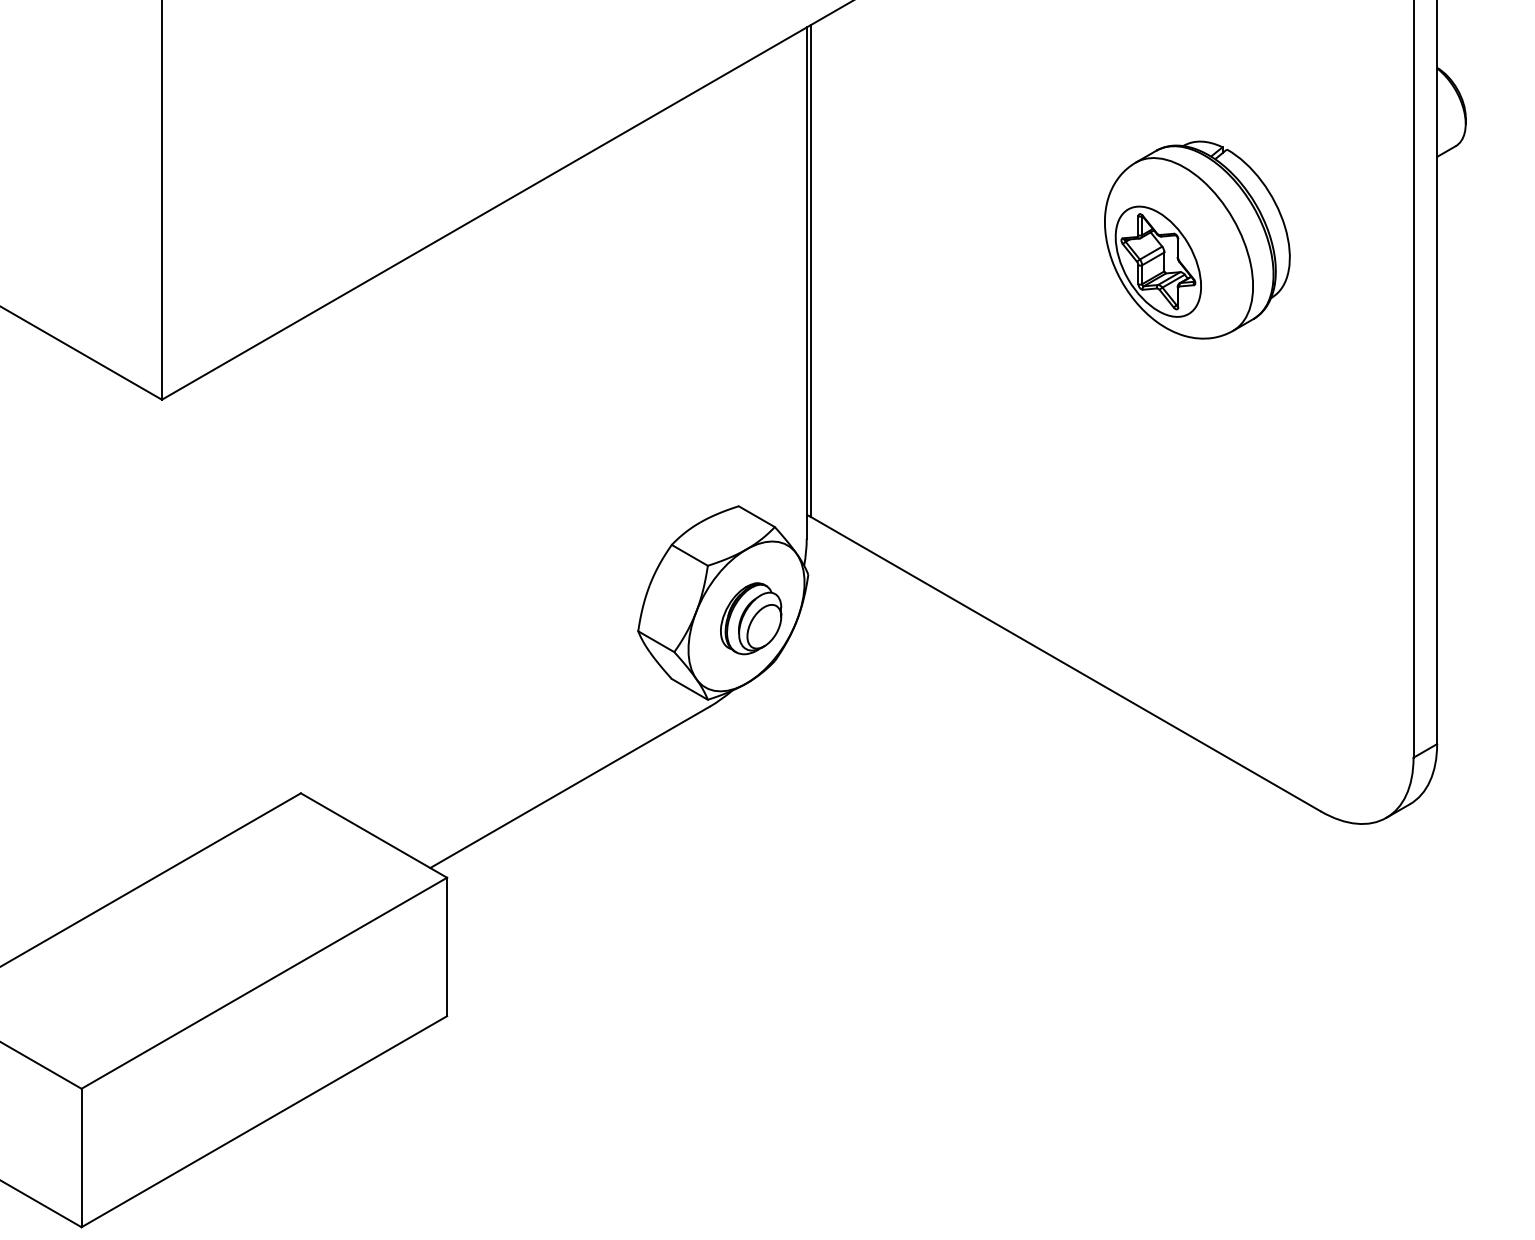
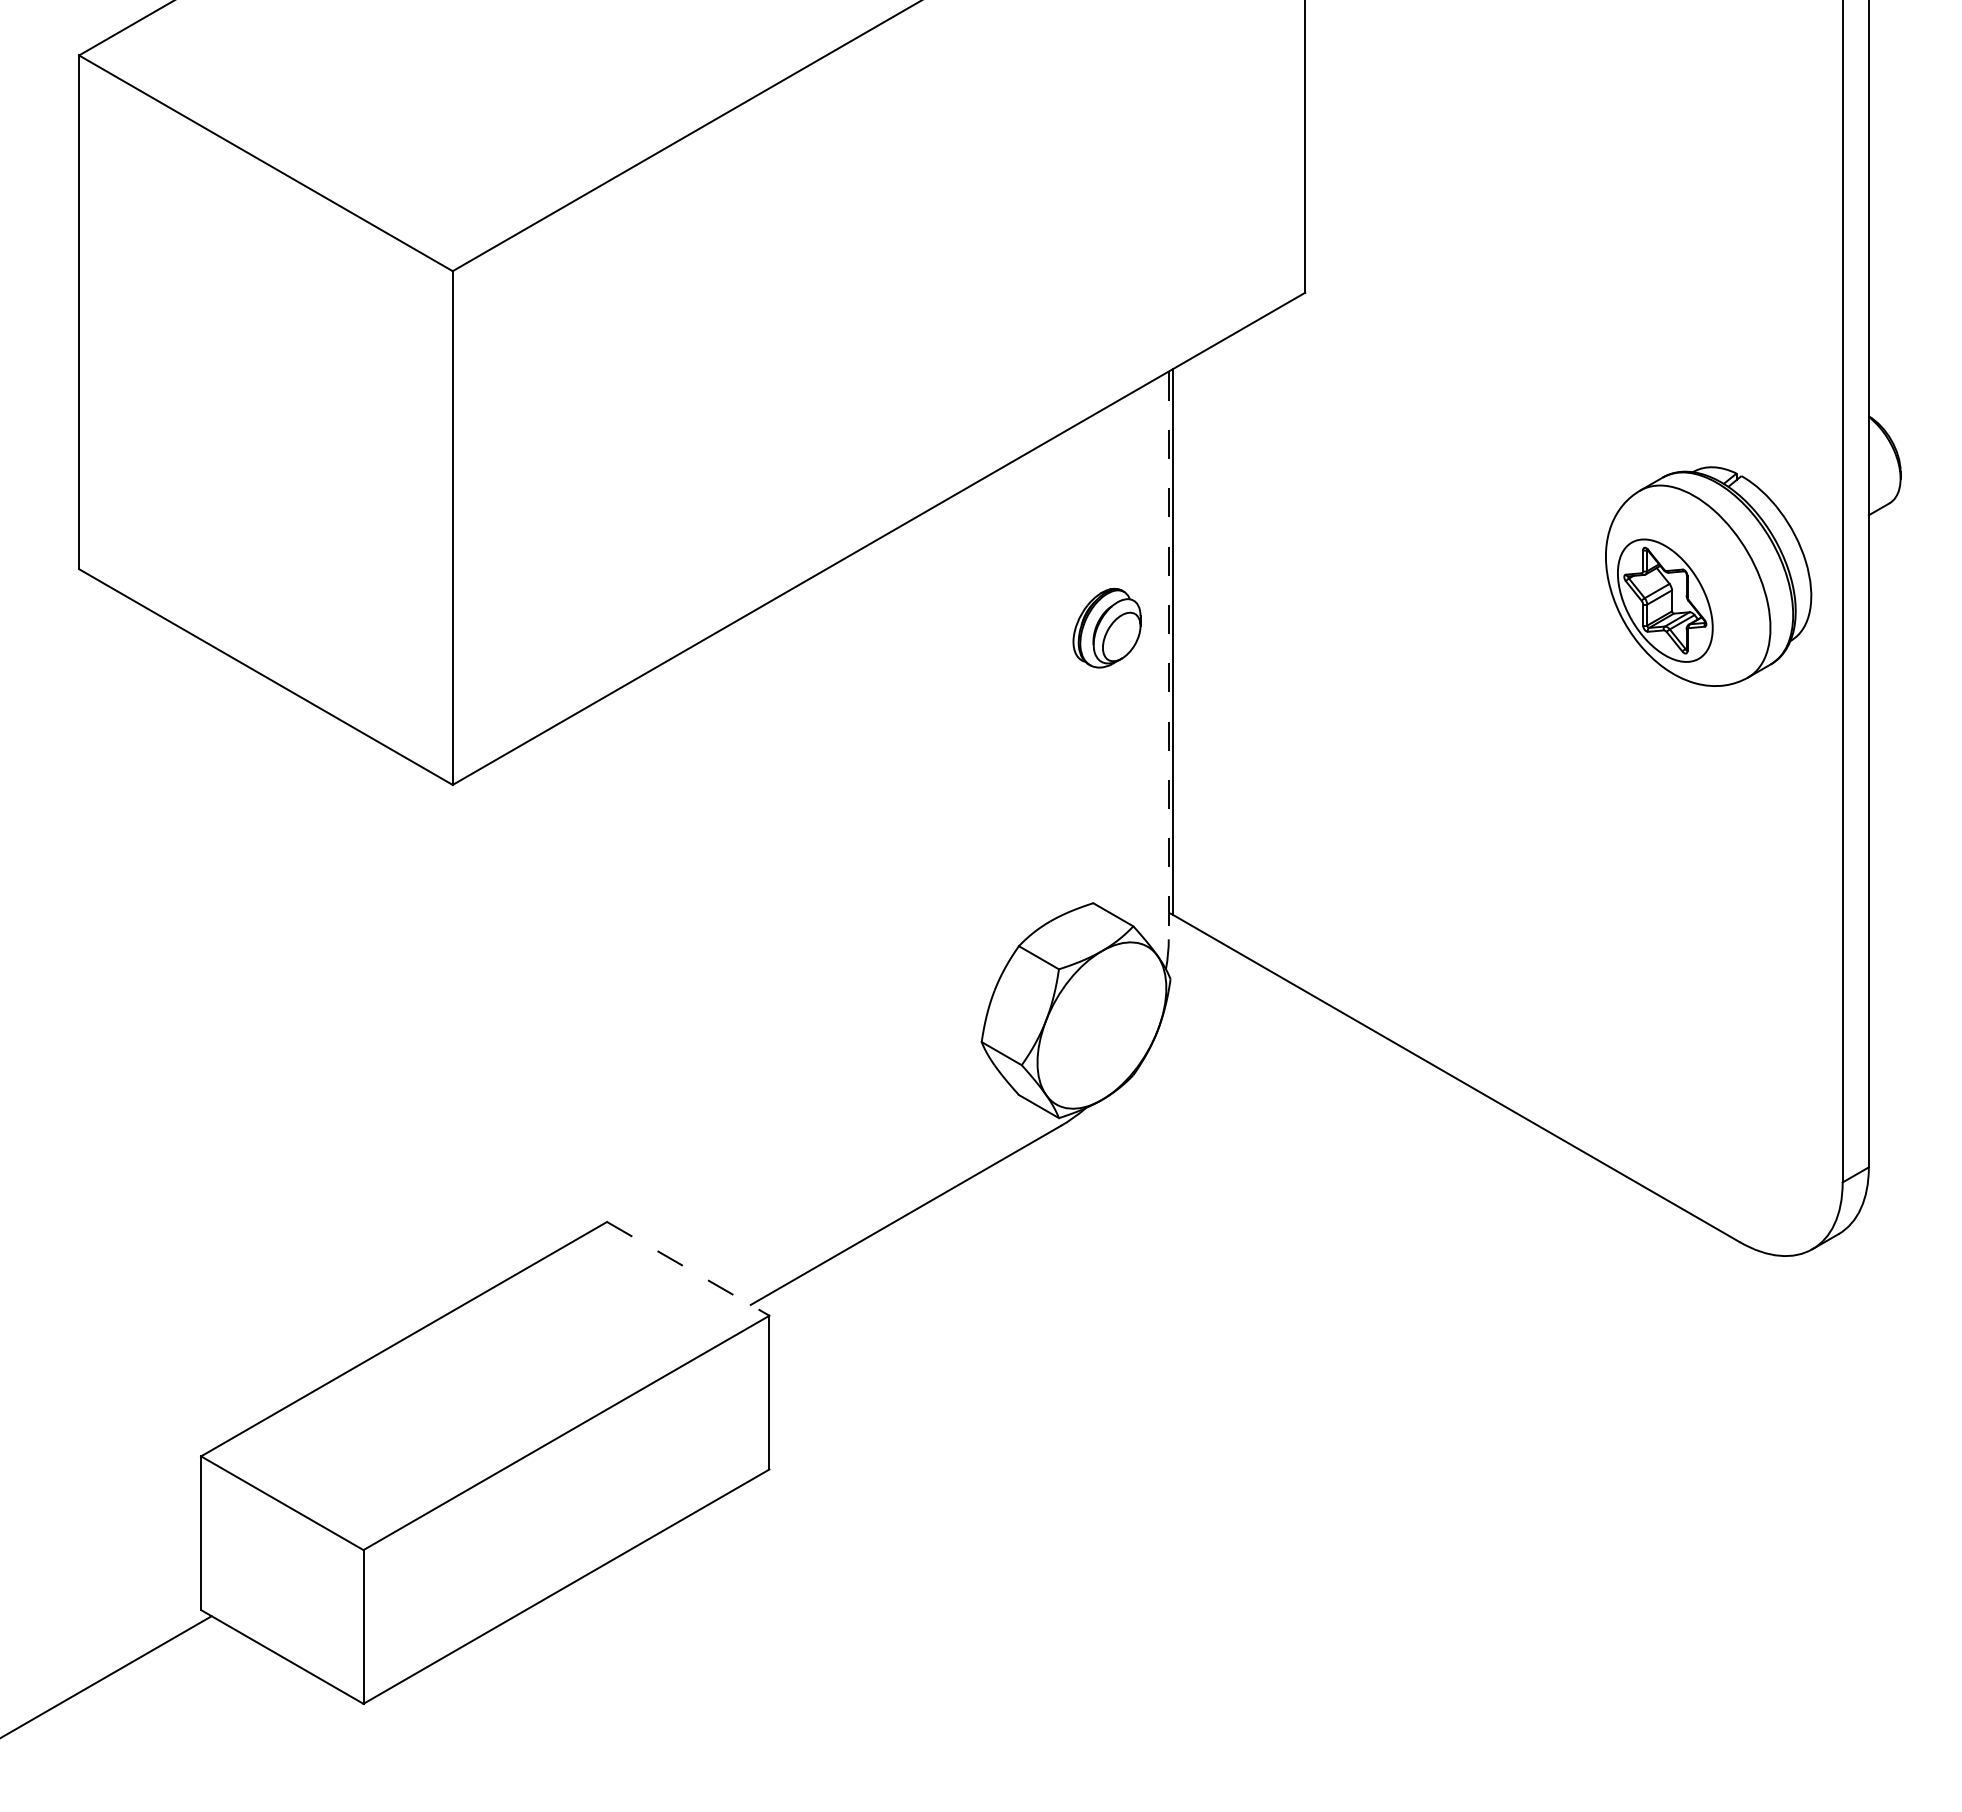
part: (1197, 239) -> (1708, 576), moved
line: (806, 283) -> (1168, 655), solid -> dashed
part: (750, 618) -> (1106, 627), moved
line: (374, 835) -> (688, 1268), solid -> dashed

